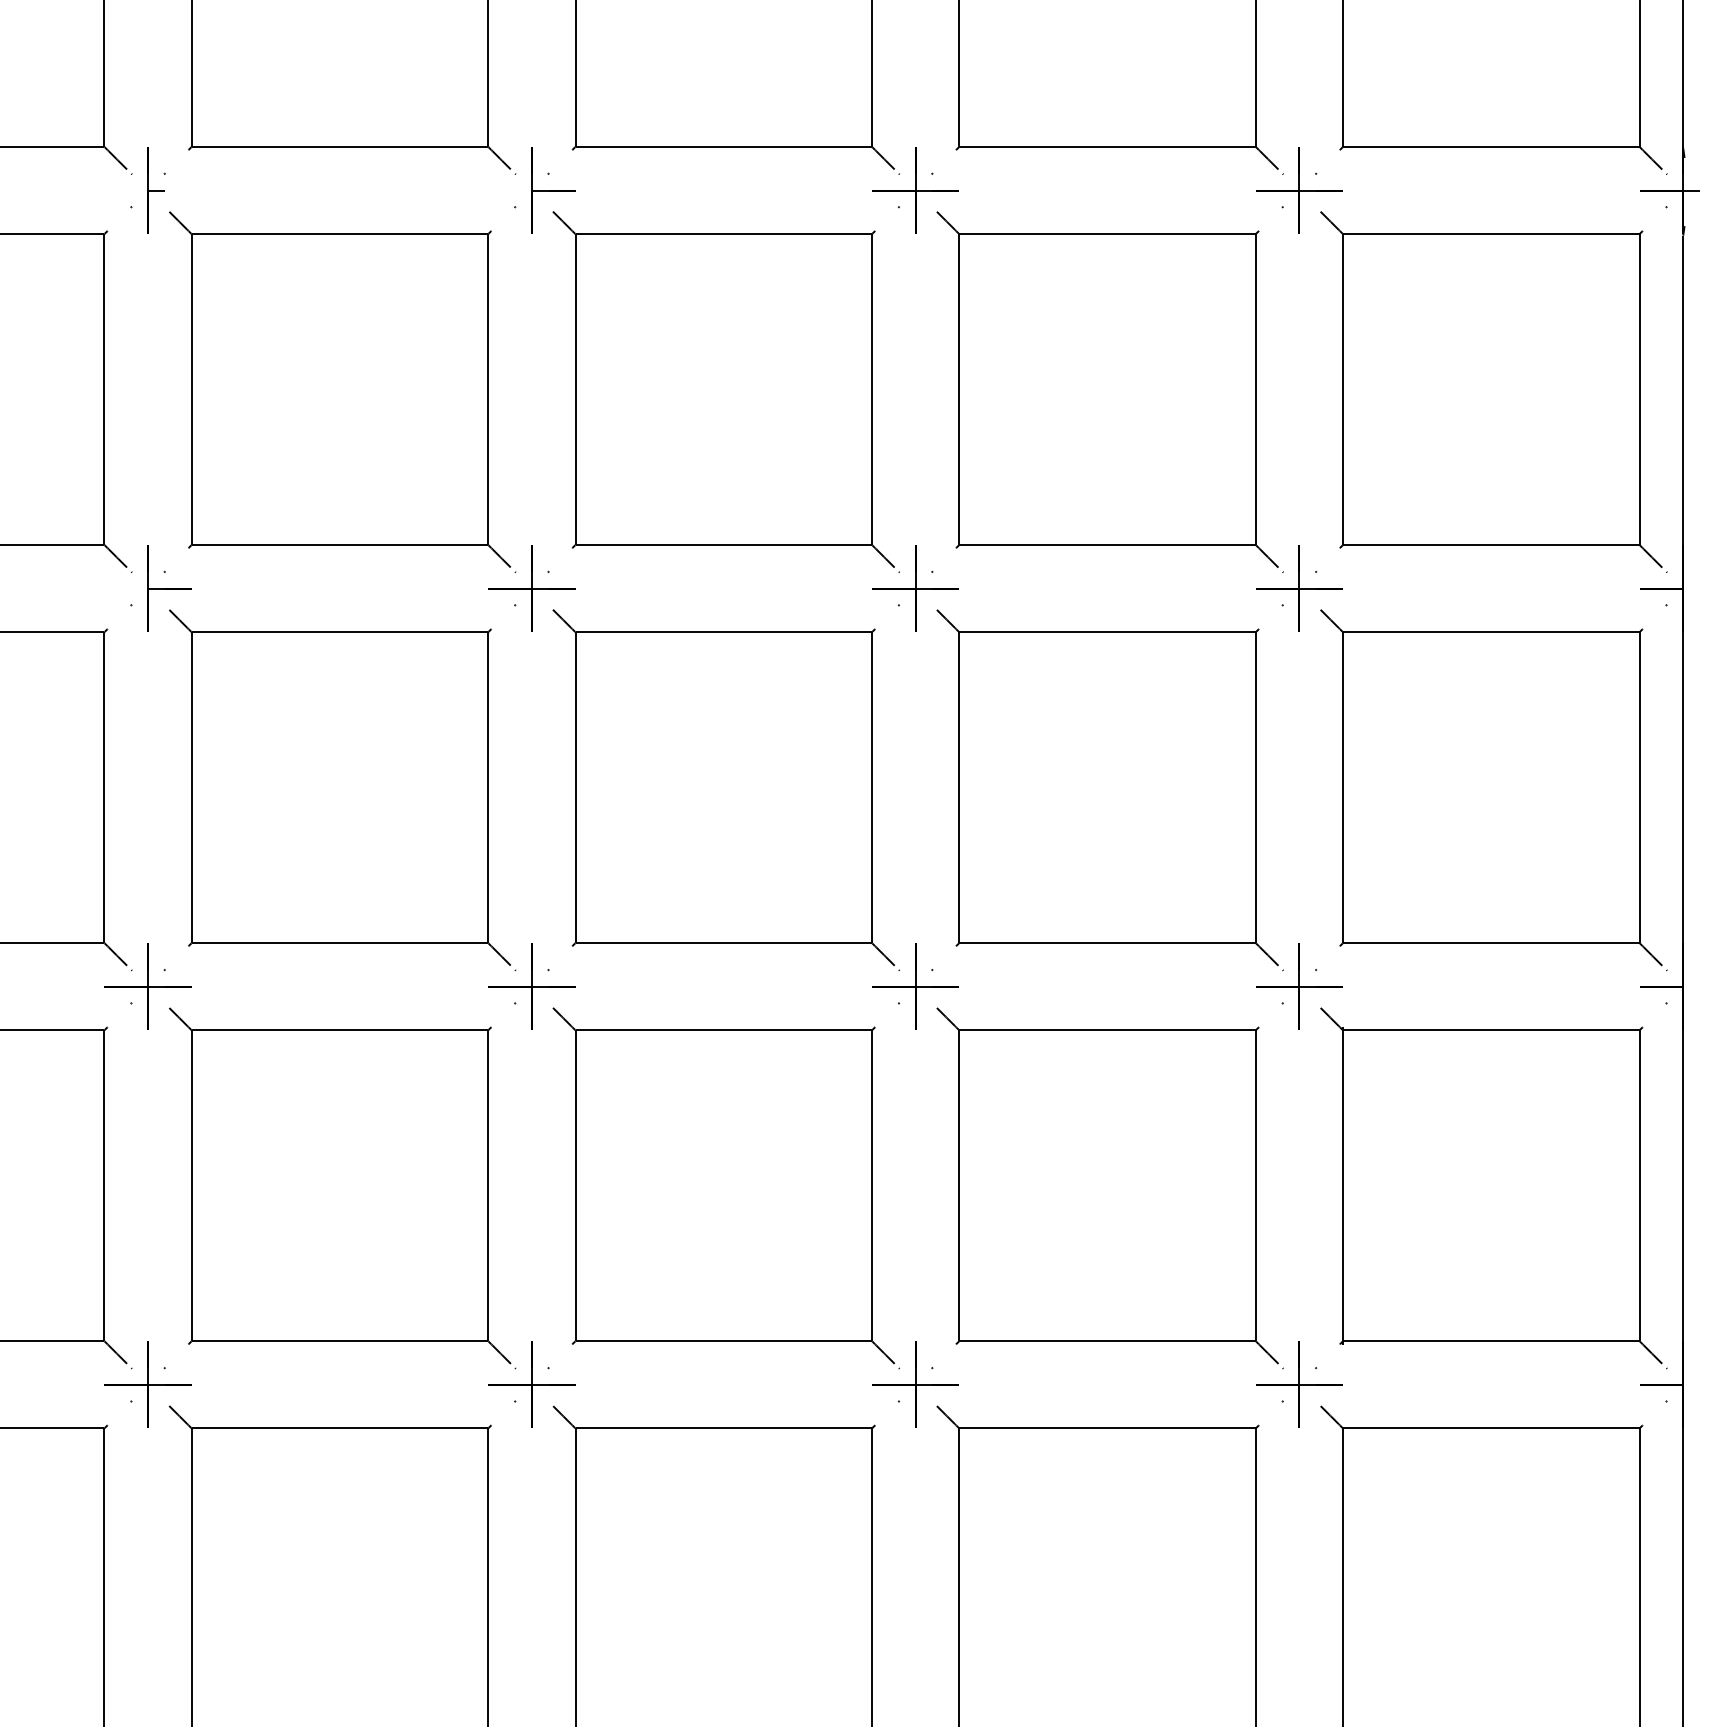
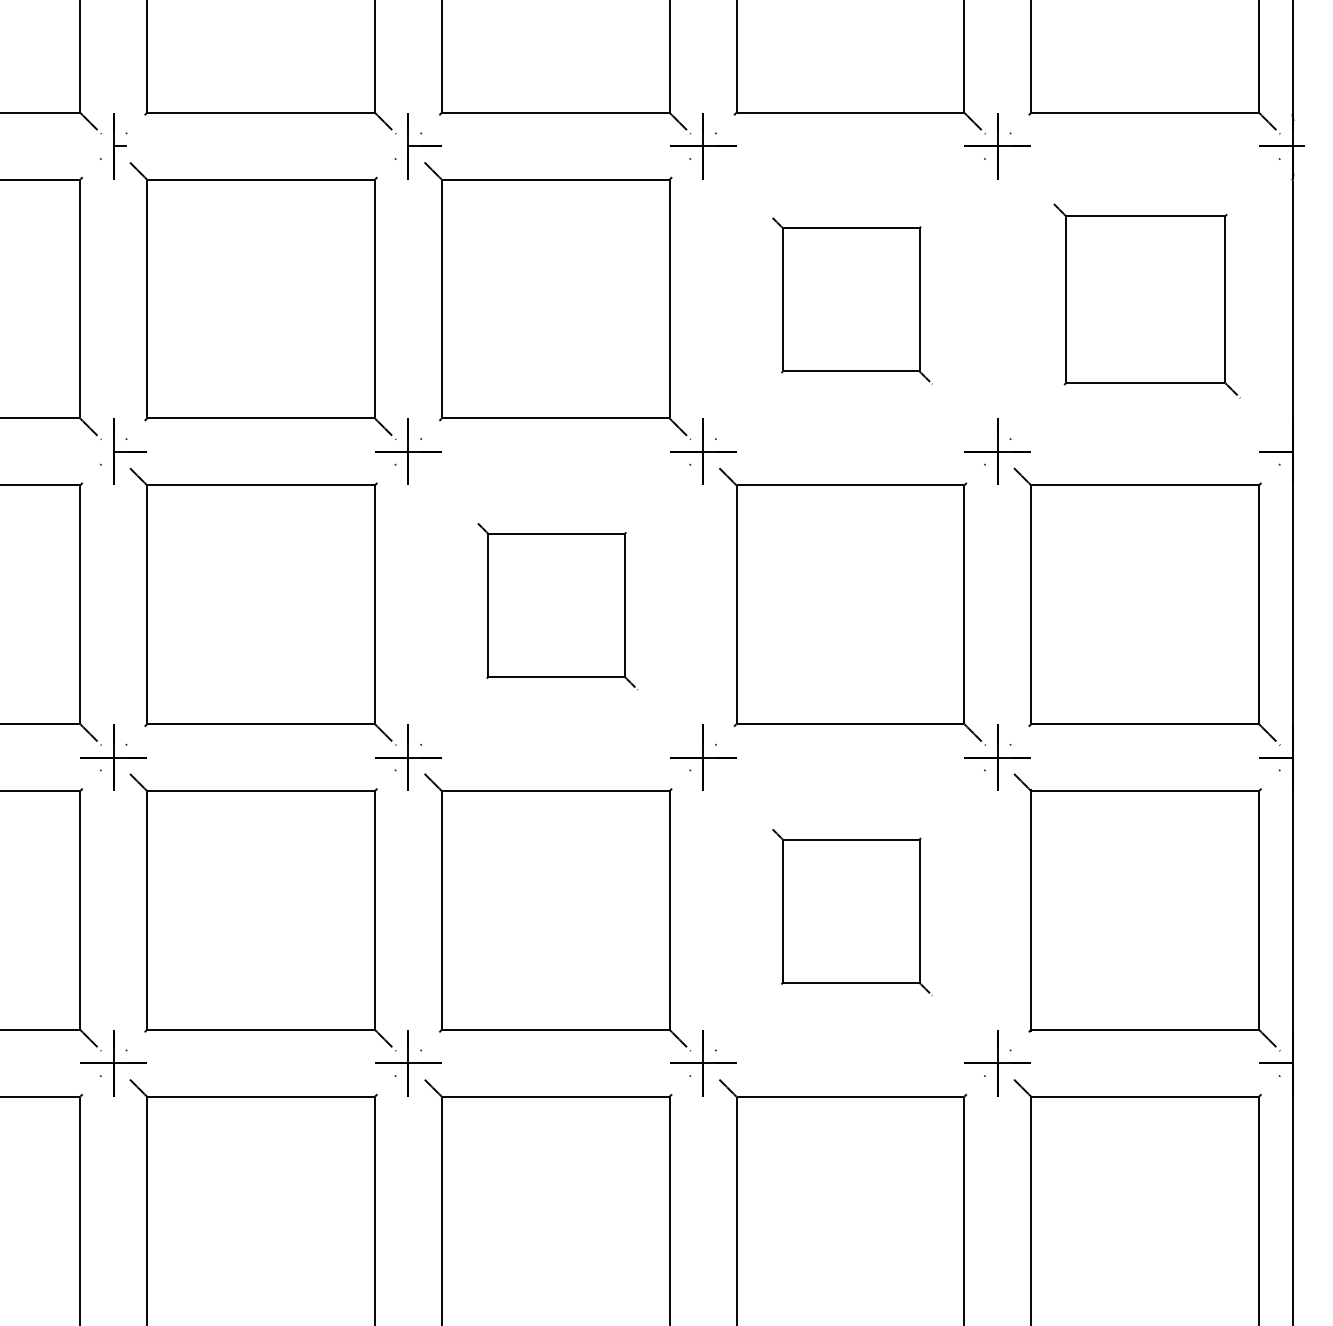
part: (1110, 391) -> (852, 300), size x0.6
part: (1493, 391) -> (1146, 300), size x0.7
part: (726, 789) -> (557, 606), size x0.6
part: (1110, 1188) -> (852, 912), size x0.6

